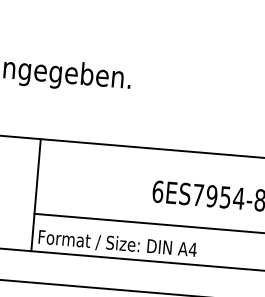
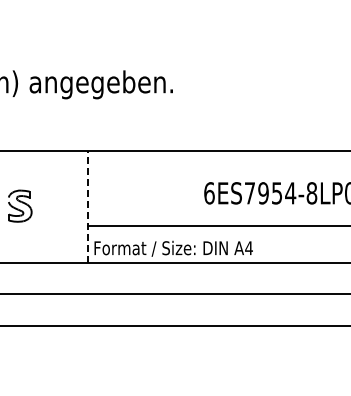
line: (36, 194) -> (88, 206), solid -> dashed

